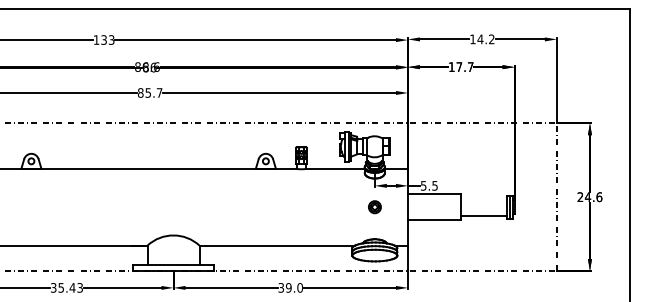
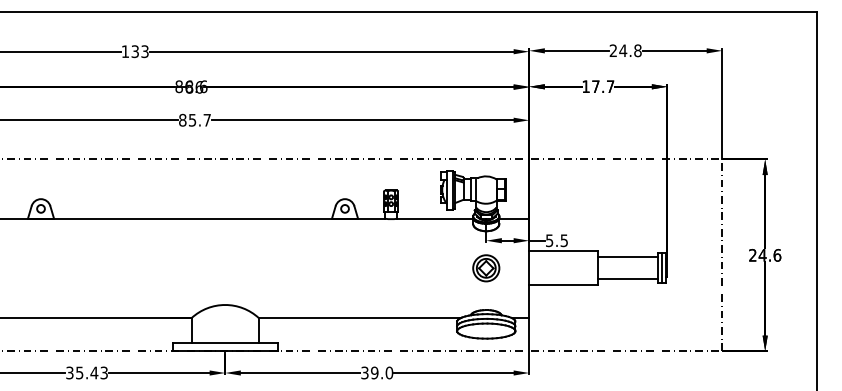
text: (482, 39) -> (625, 50), 14.2 -> 24.8
line: (483, 198) -> (627, 257), added
part: (375, 207) -> (486, 268), size x1.67

